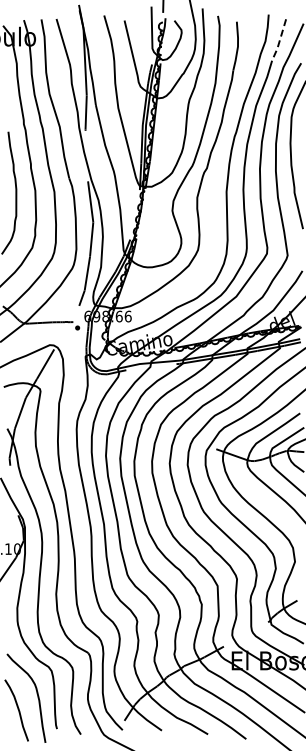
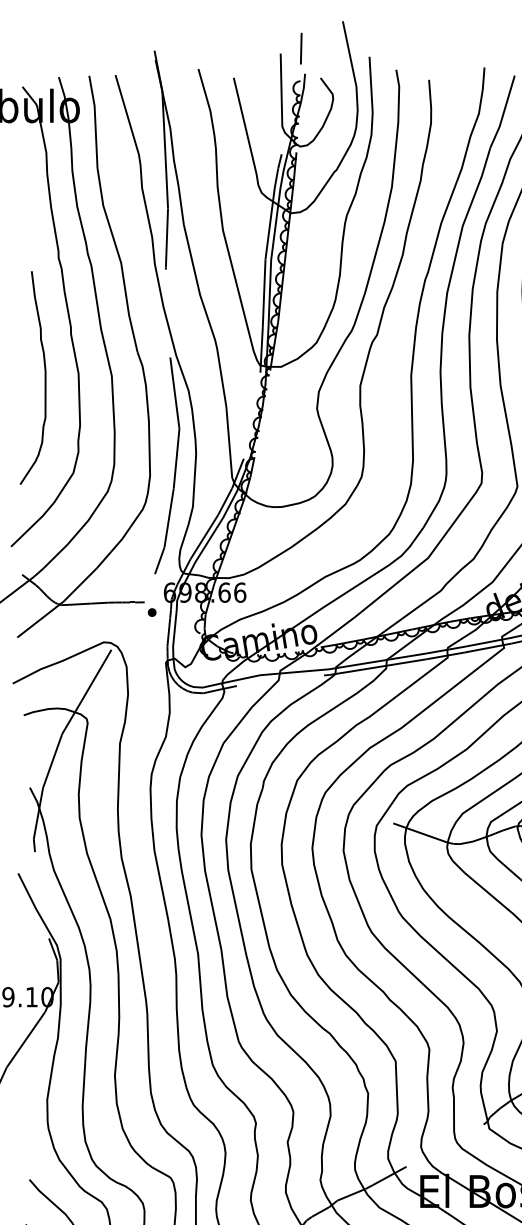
line: (279, 41) -> (503, 114), dashed -> solid

